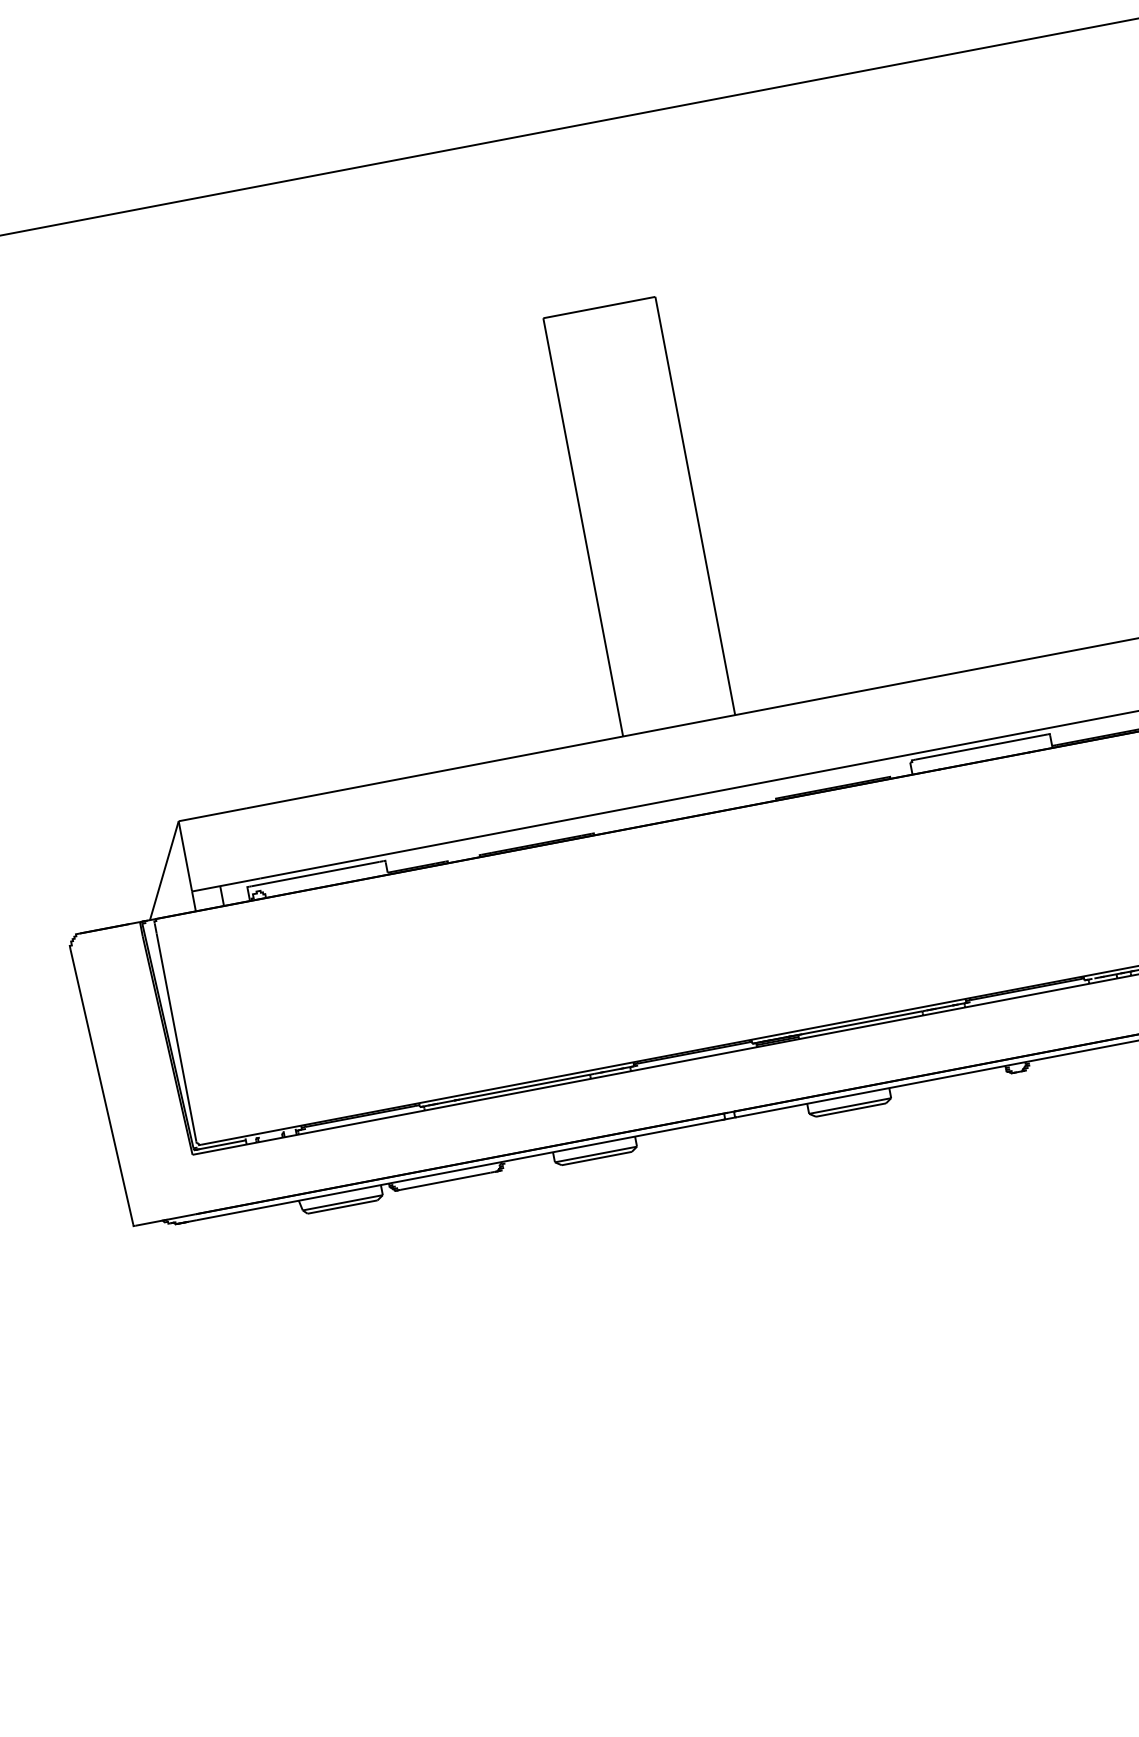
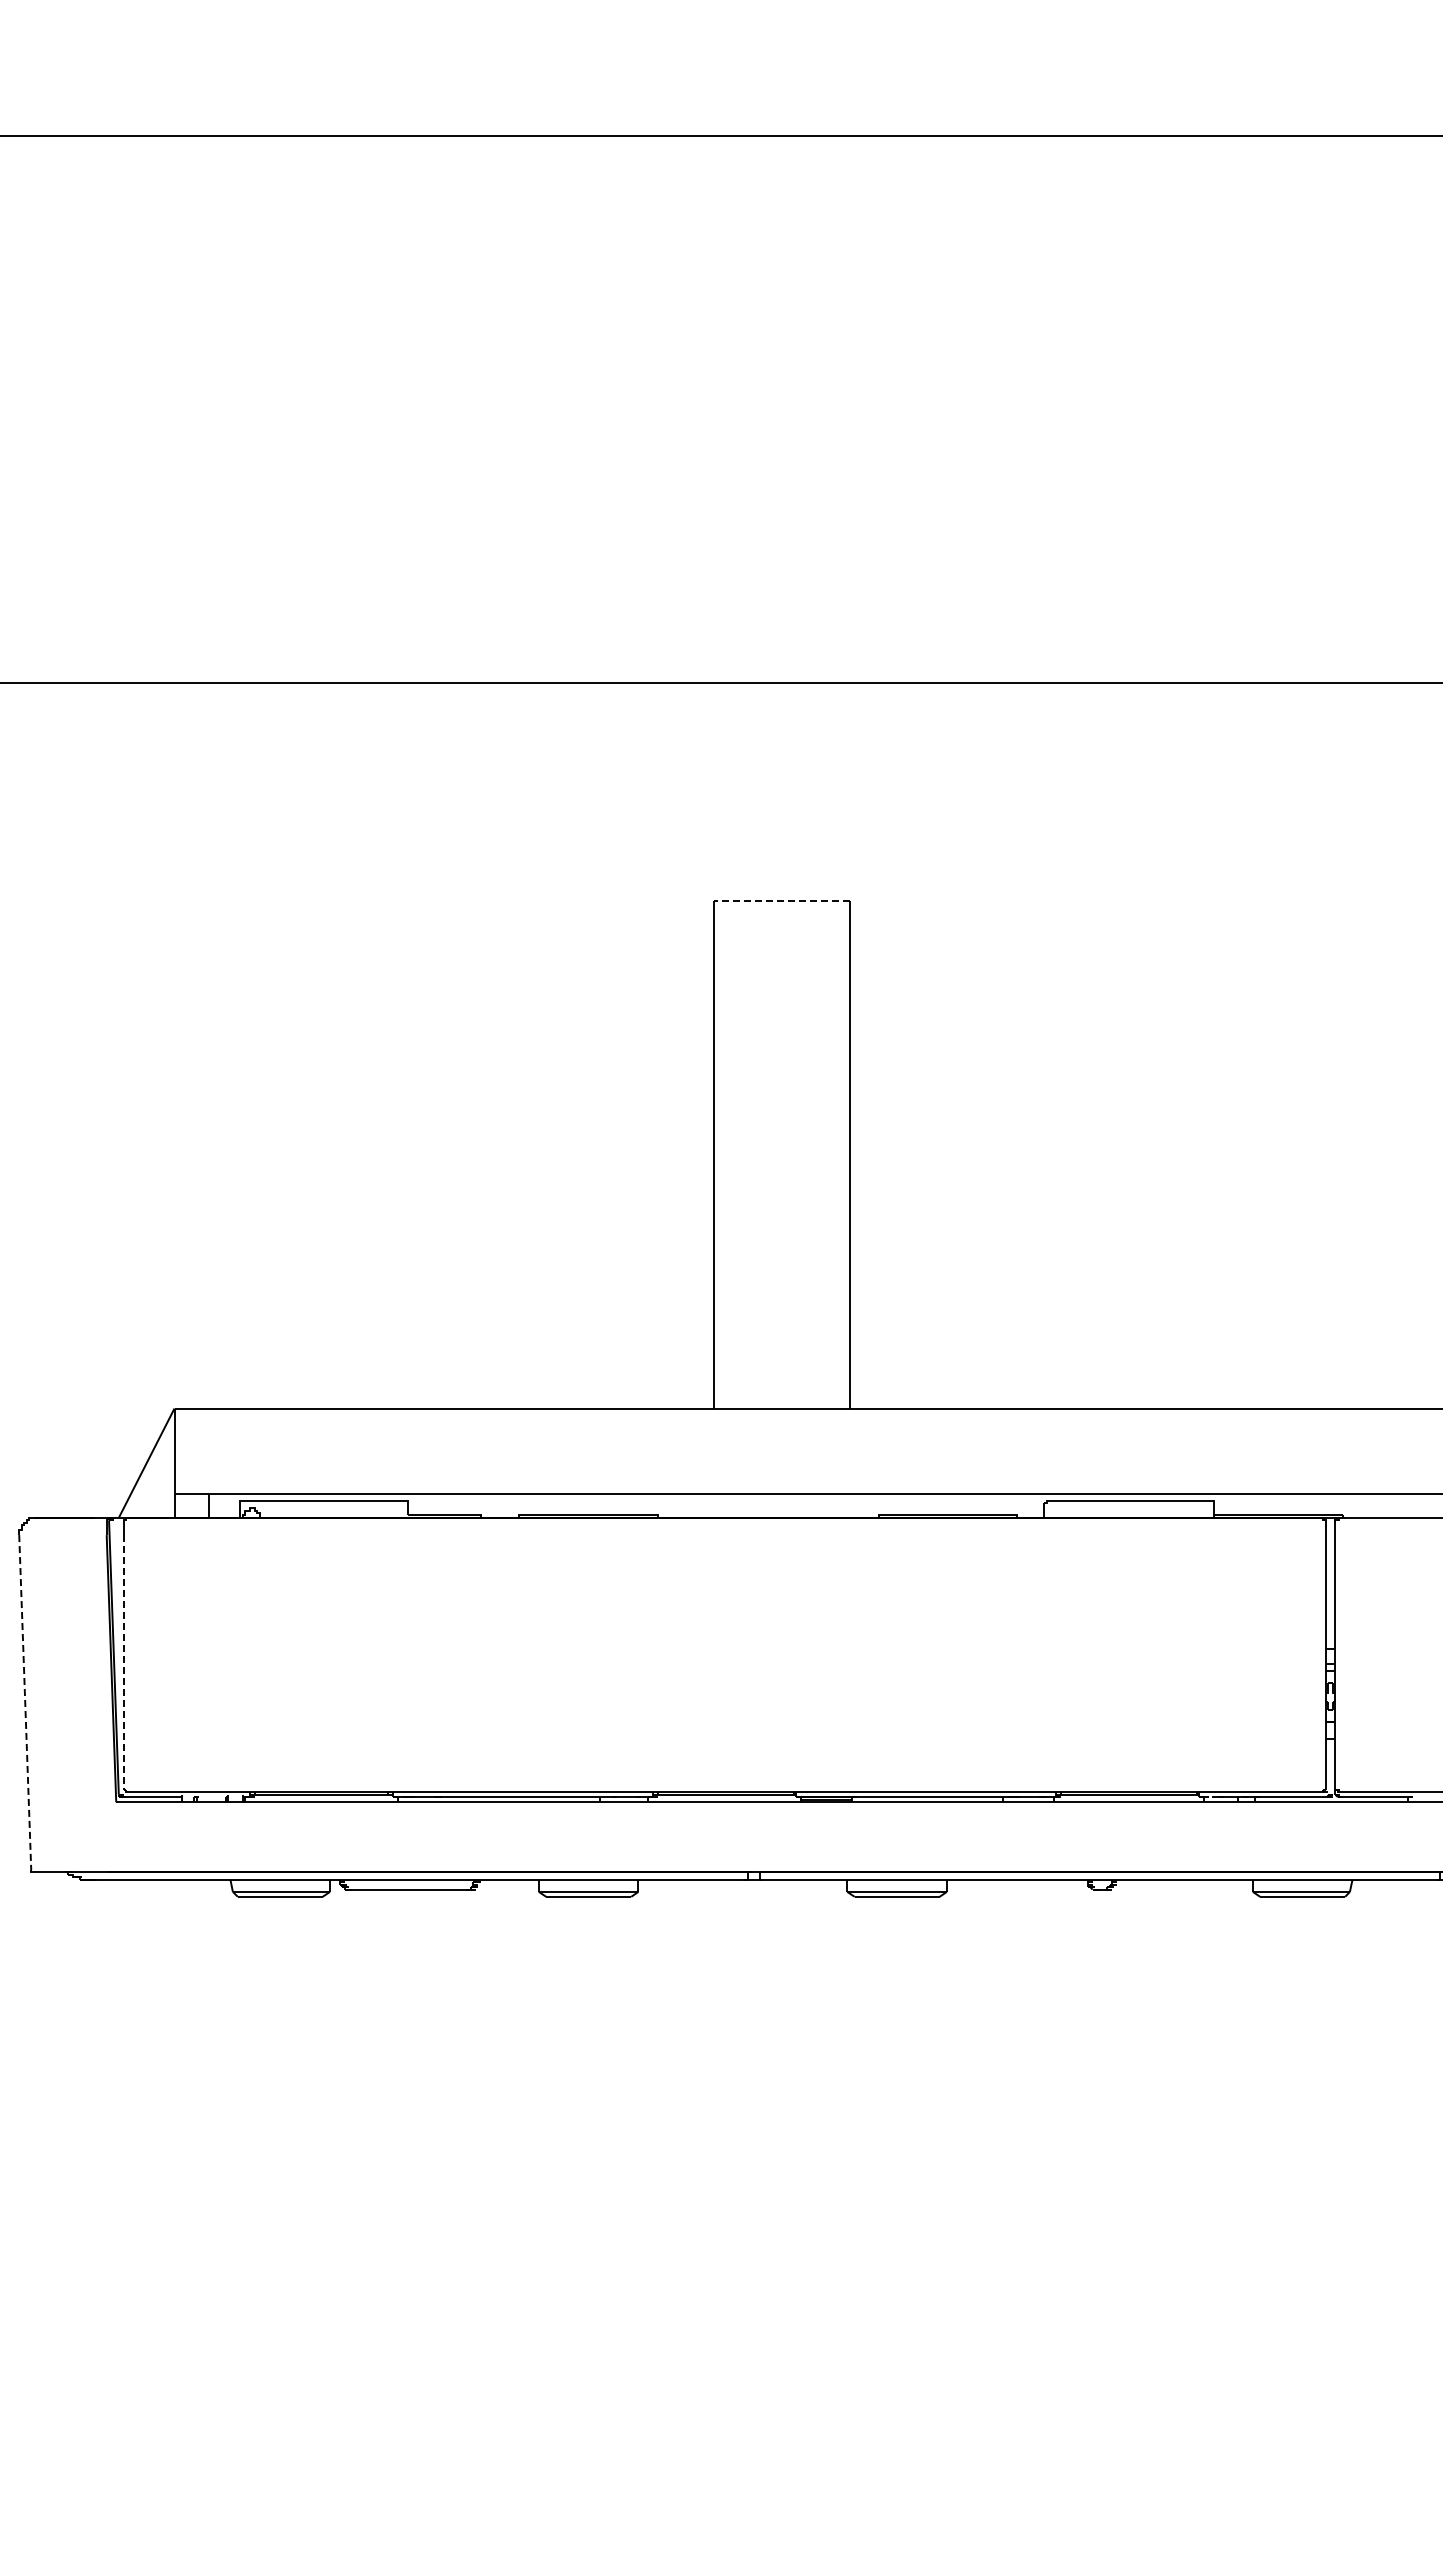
line: (599, 307) -> (781, 901), solid -> dashed
line: (176, 1037) -> (123, 1661), solid -> dashed
line: (102, 1086) -> (25, 1702), solid -> dashed

